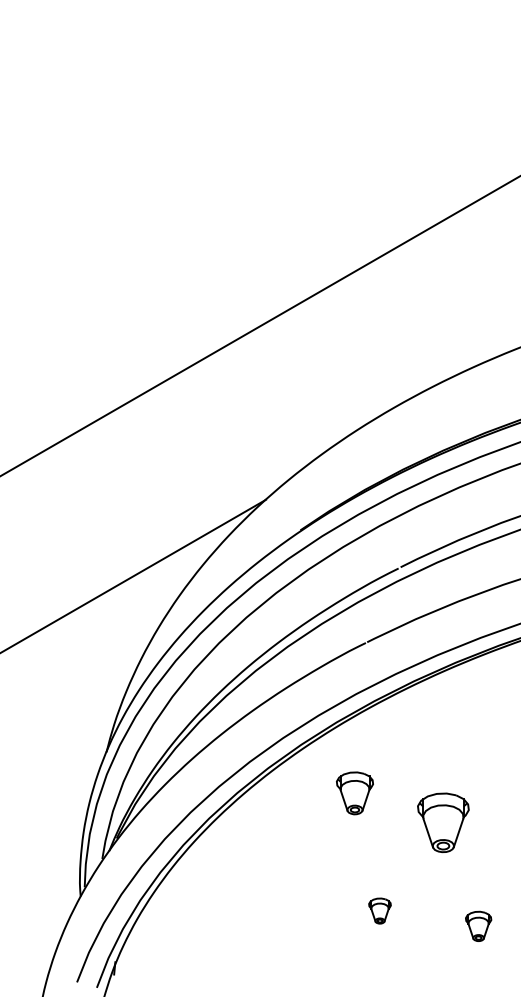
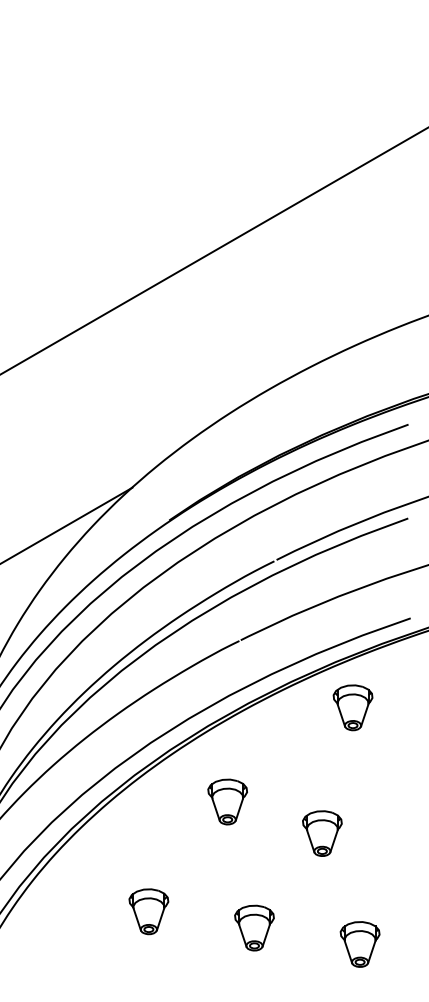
part: (471, 705) -> (352, 707), added
part: (443, 822) -> (322, 833), size x0.71
part: (281, 895) -> (149, 911), added
part: (379, 910) -> (253, 927), size x1.67
part: (478, 926) -> (359, 944), size x1.43

